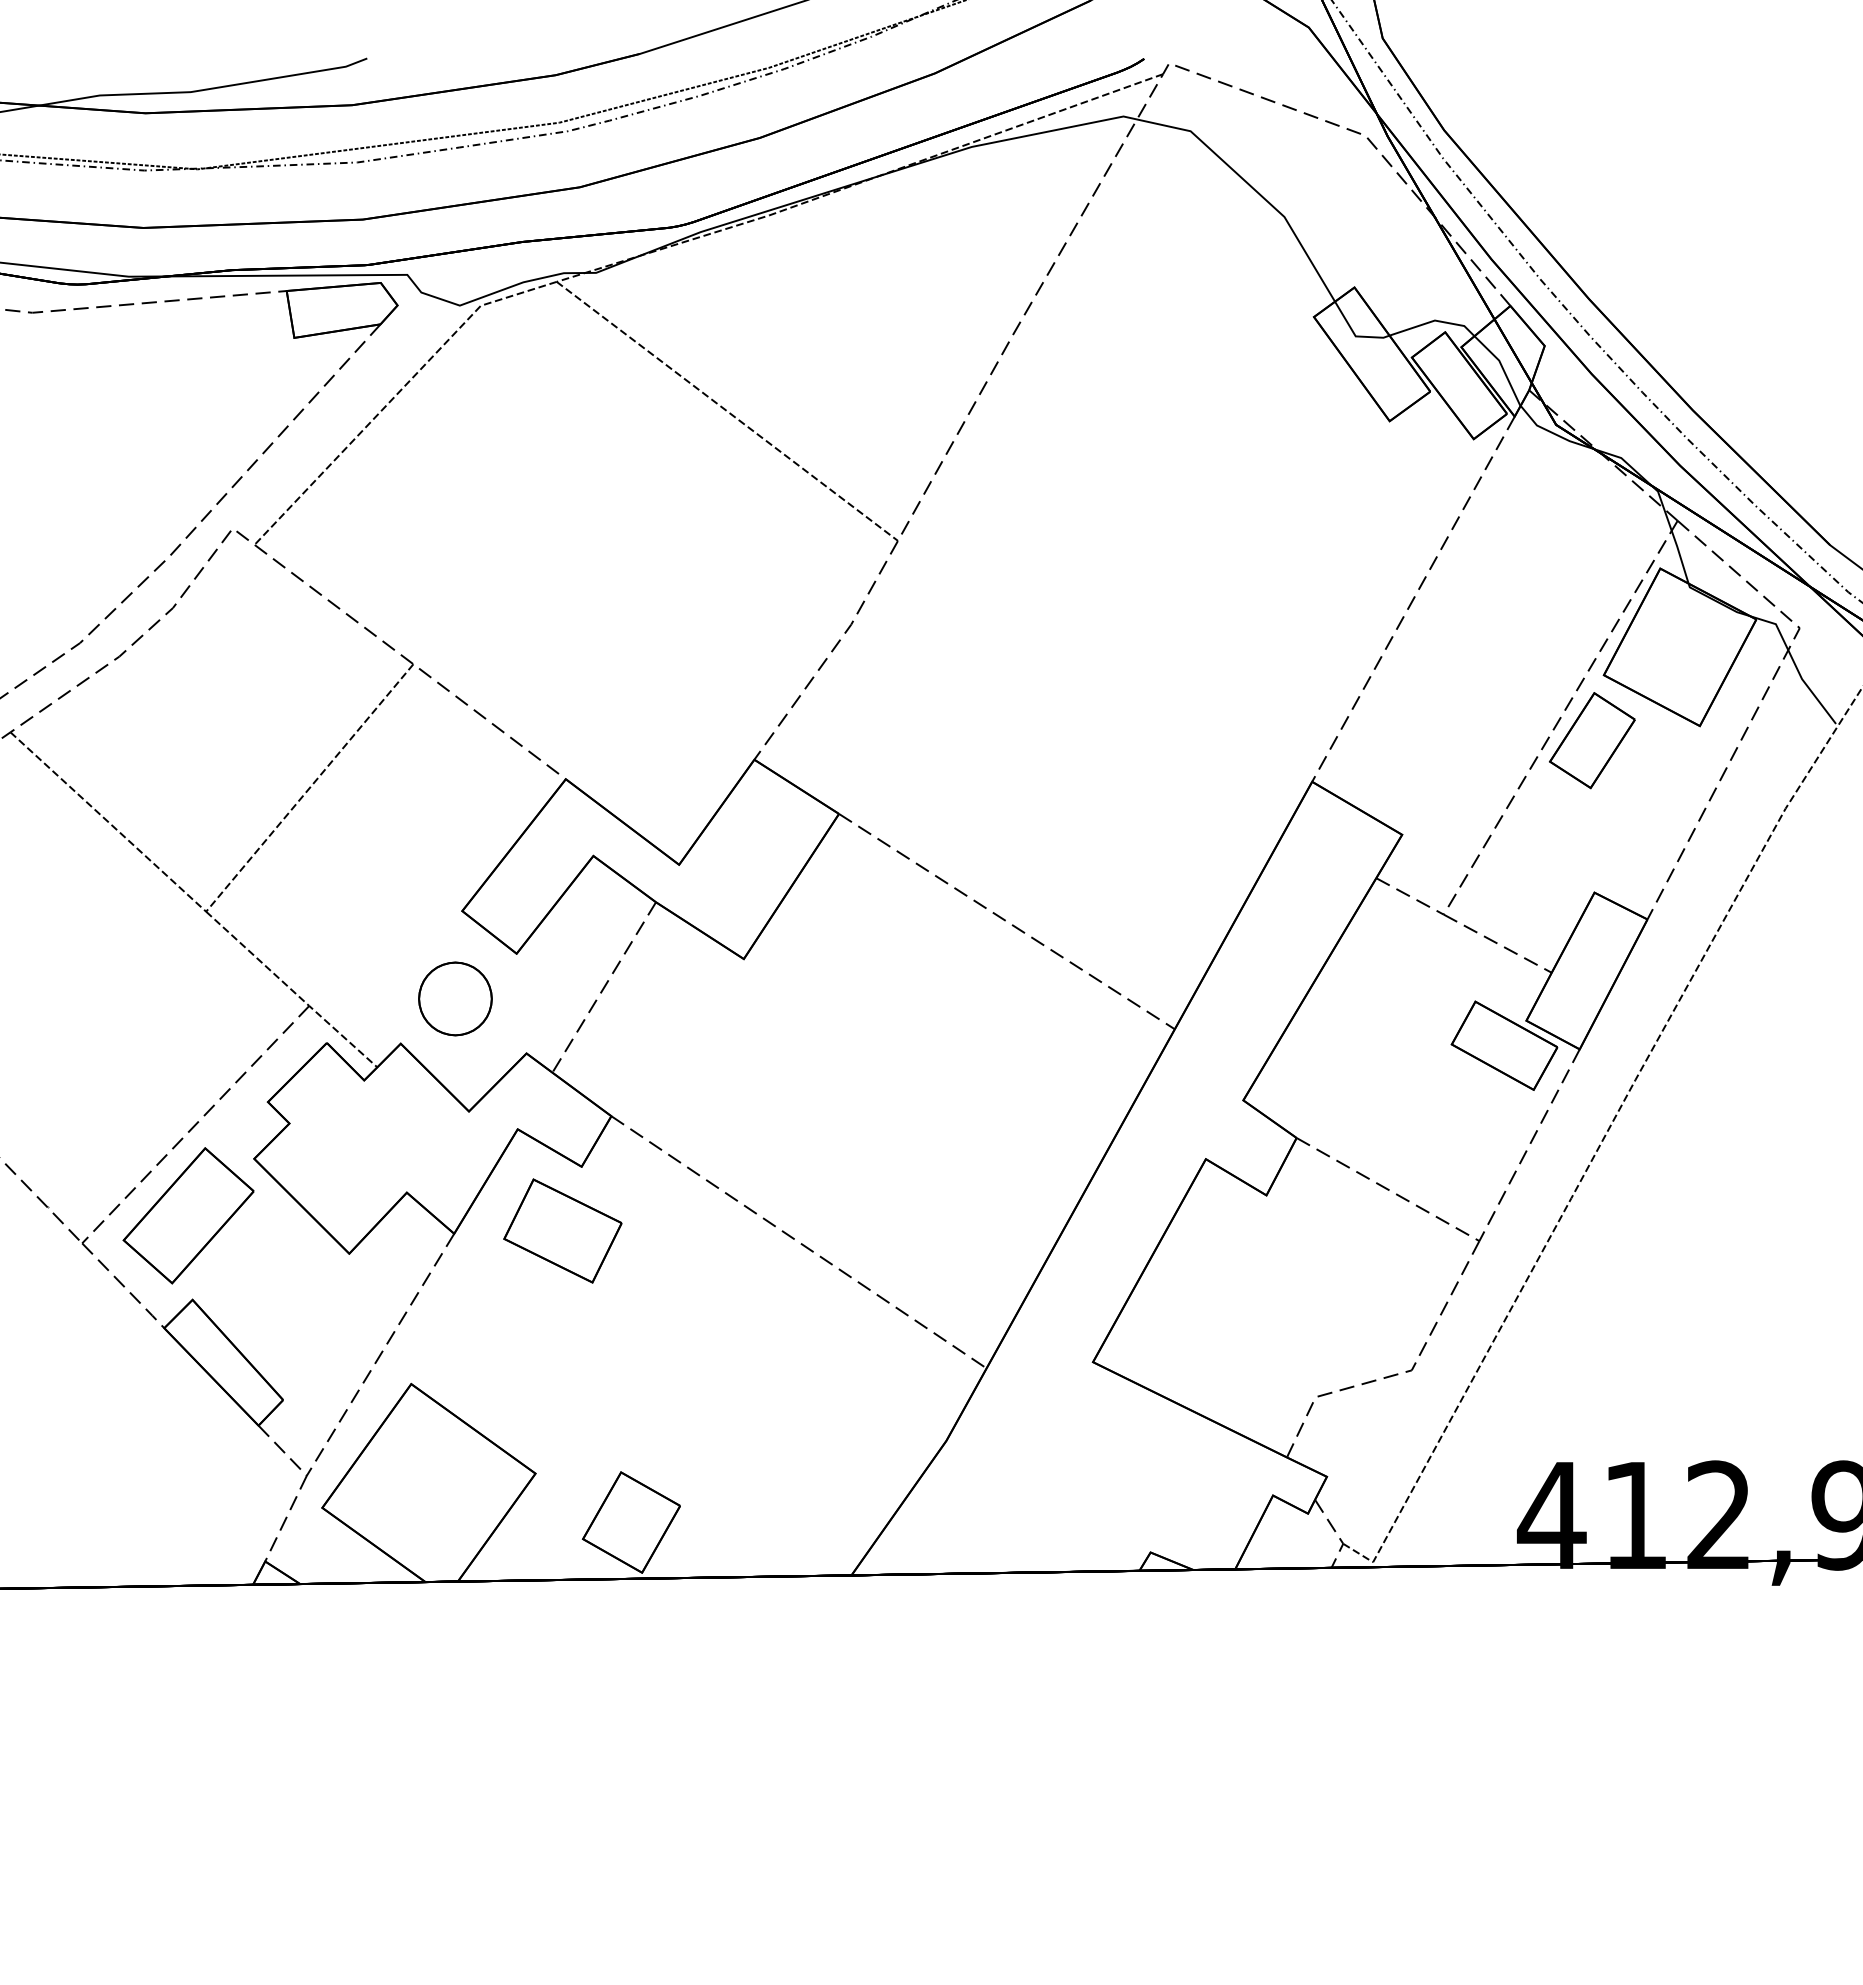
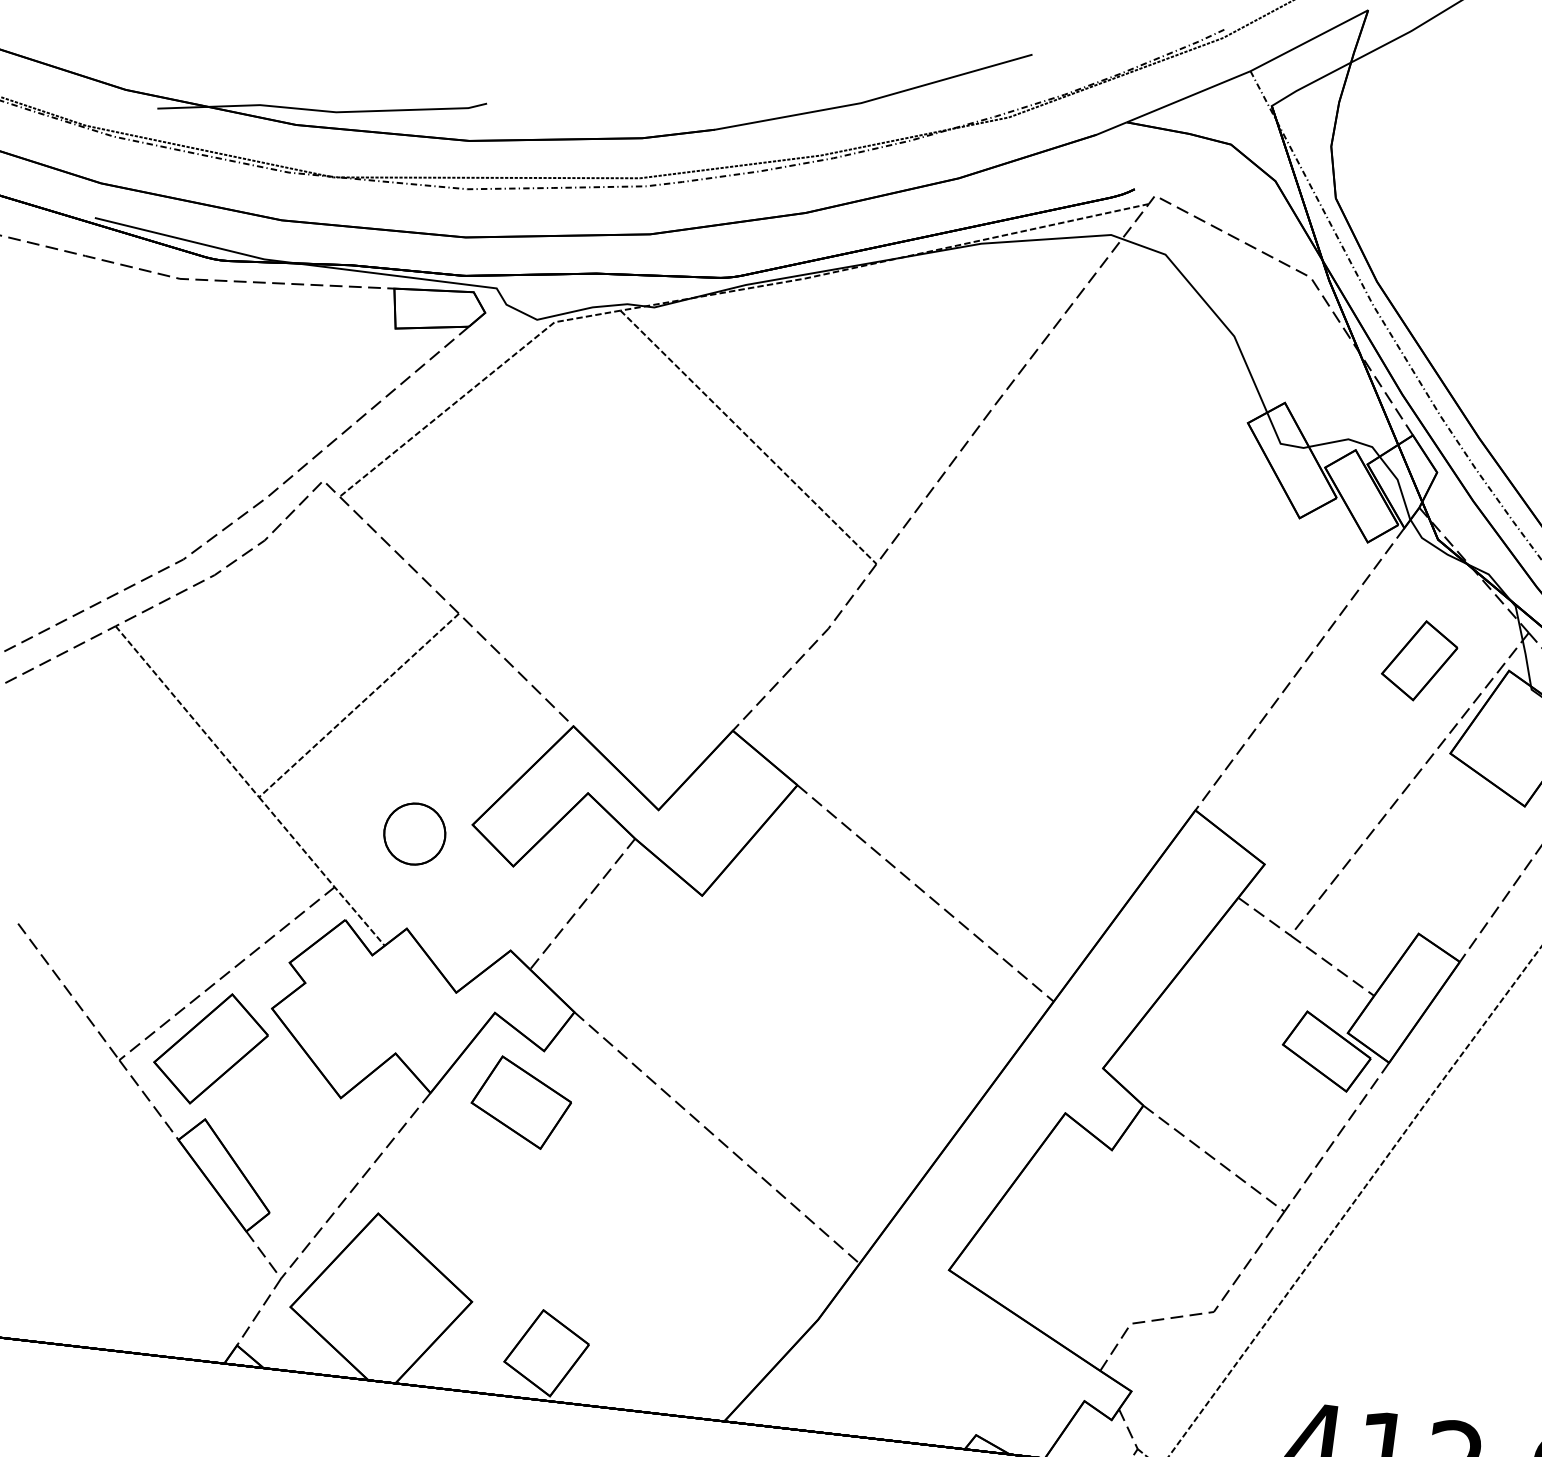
part: (1592, 740) -> (1419, 660), moved
part: (455, 998) -> (414, 833), moved

